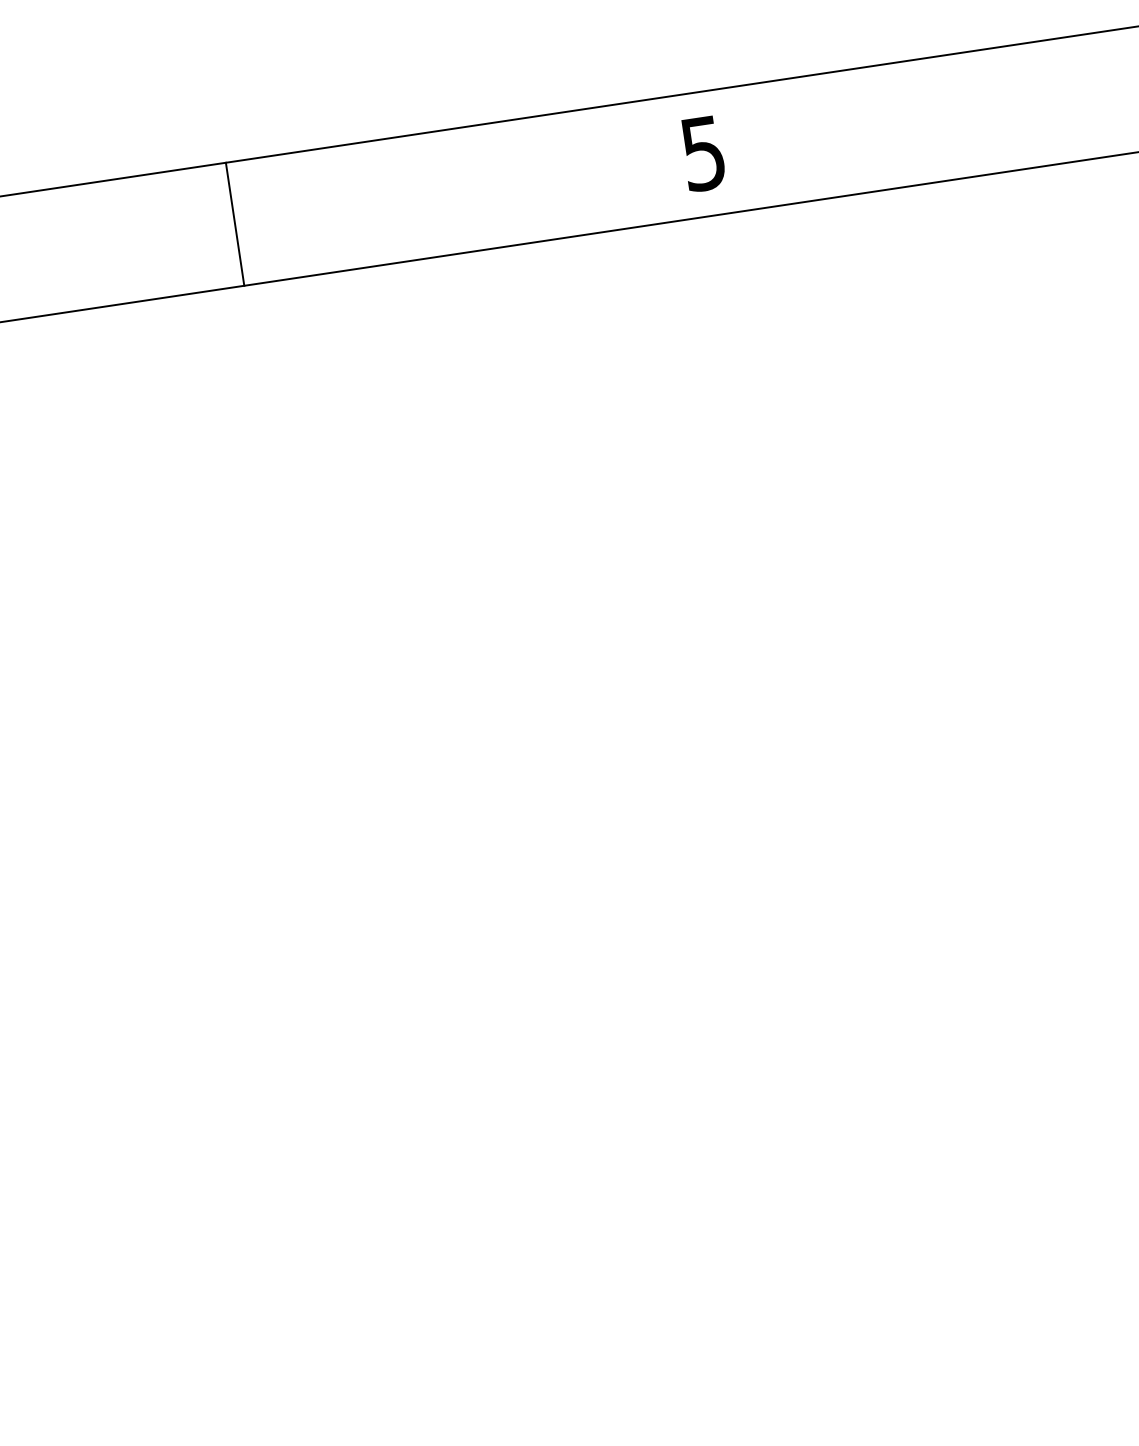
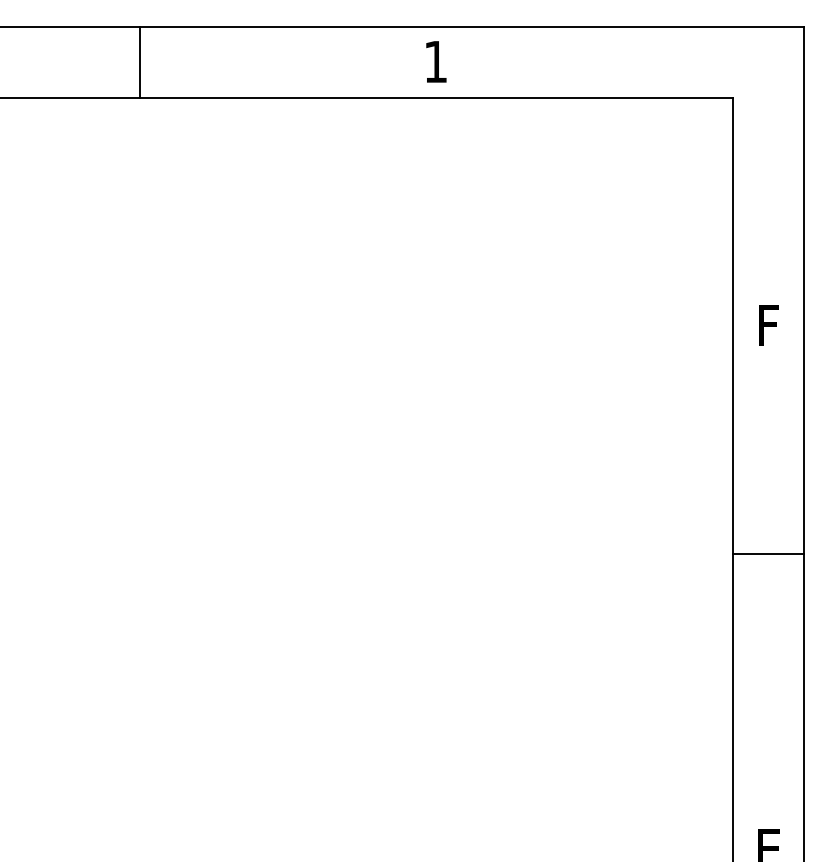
text: (702, 154) -> (435, 62), 5 -> 1
line: (235, 222) -> (140, 61), moved

